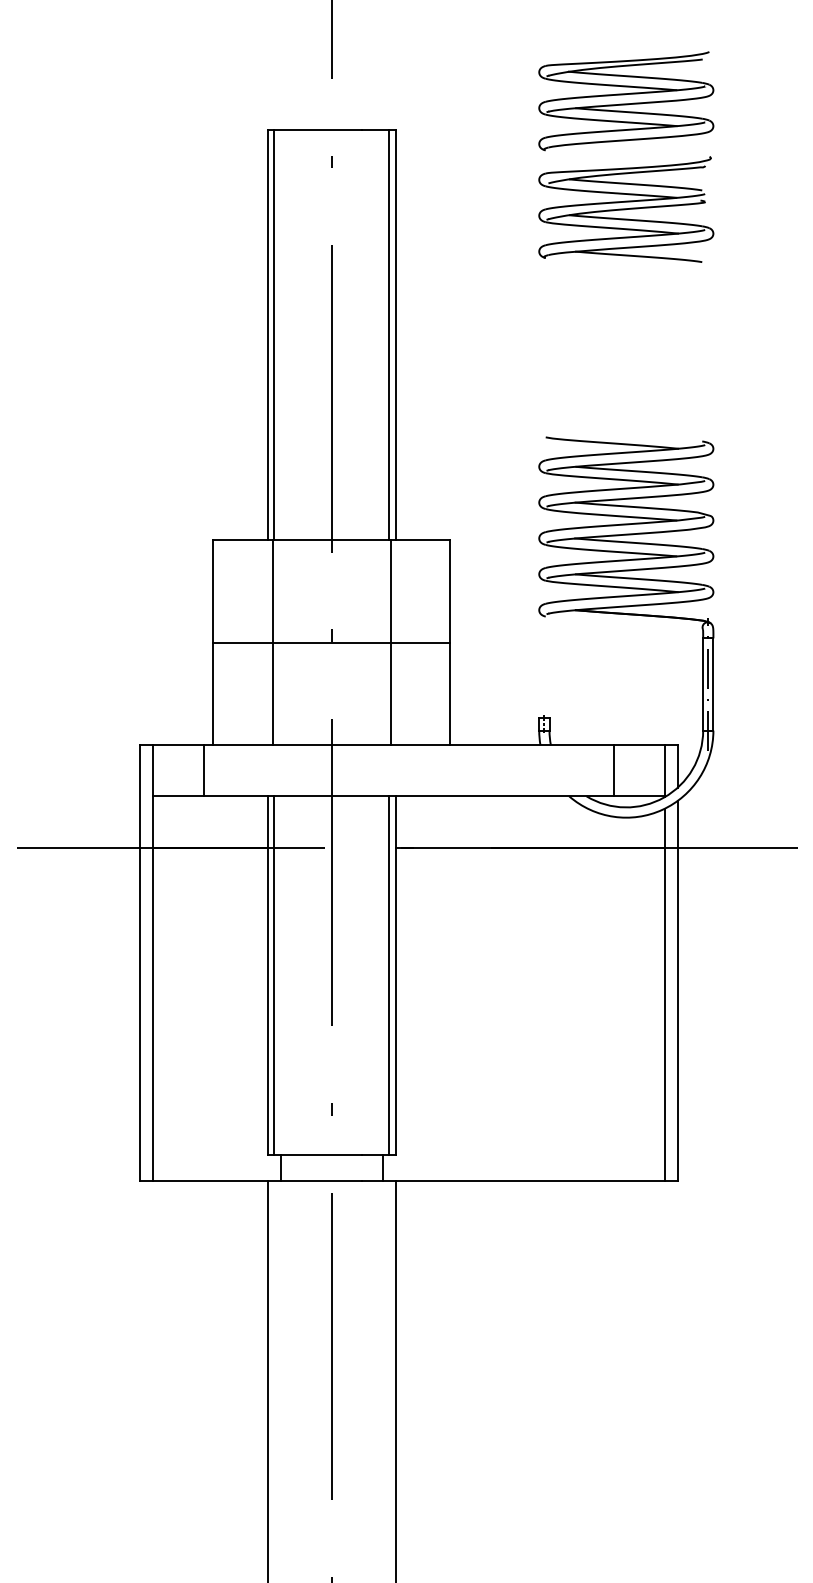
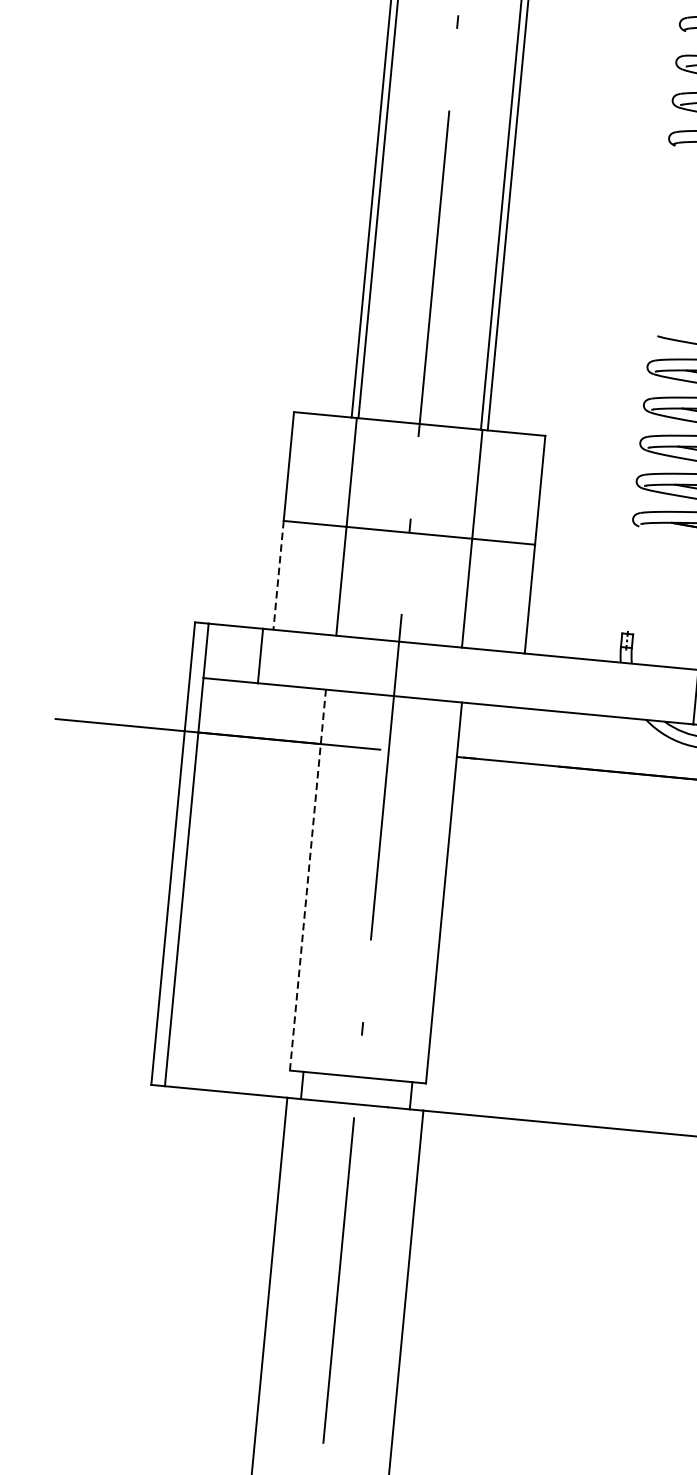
line: (213, 694) -> (278, 575), solid -> dashed
line: (267, 975) -> (307, 879), solid -> dashed
line: (274, 975) -> (315, 880), removed
line: (389, 975) -> (437, 892), removed

